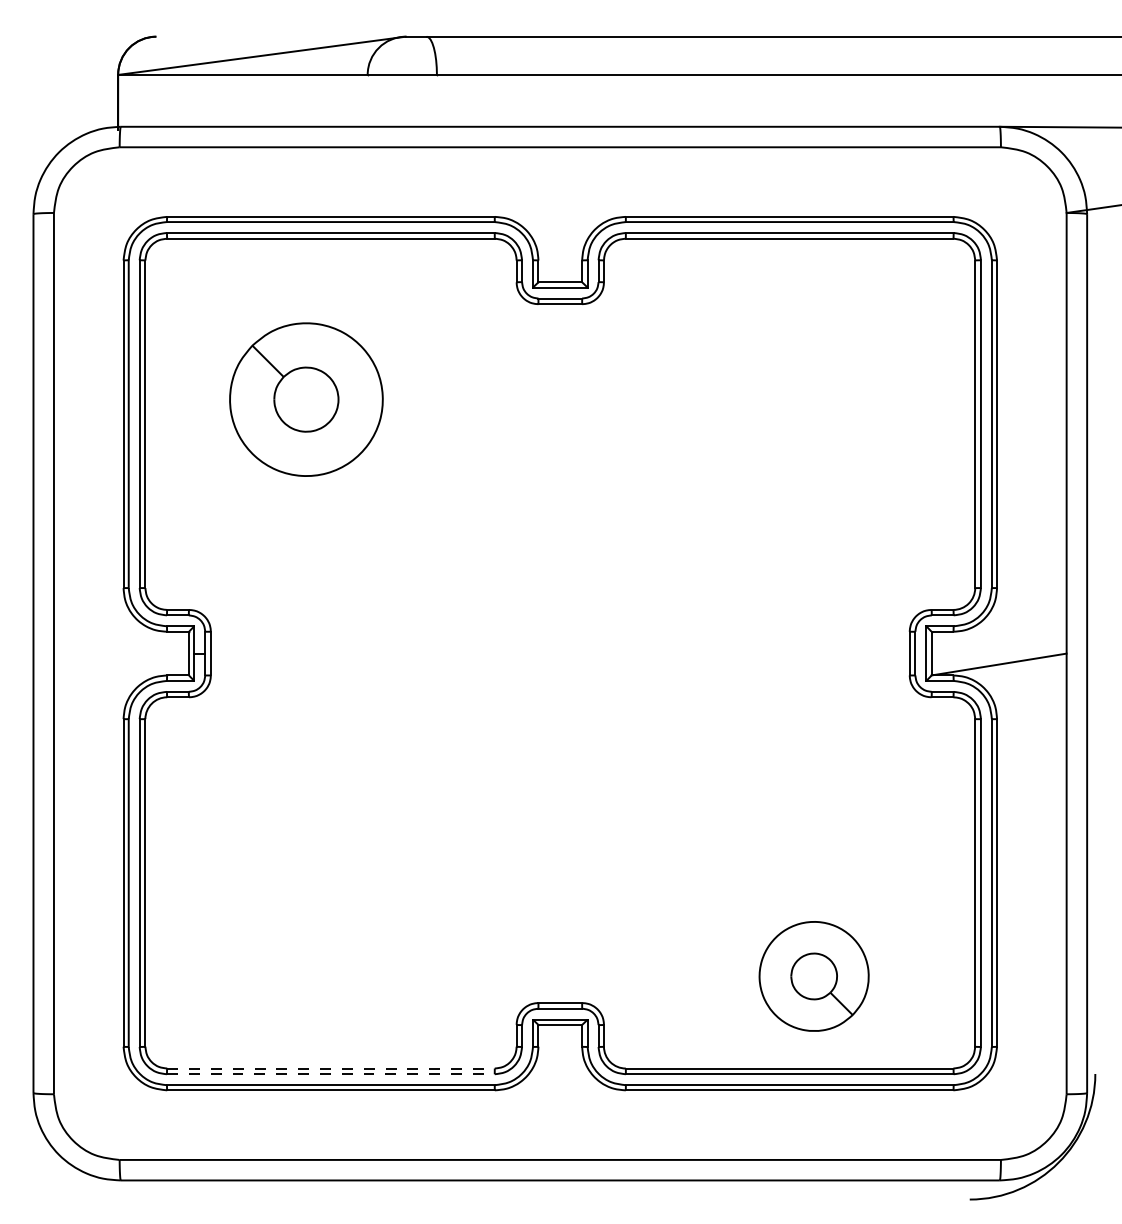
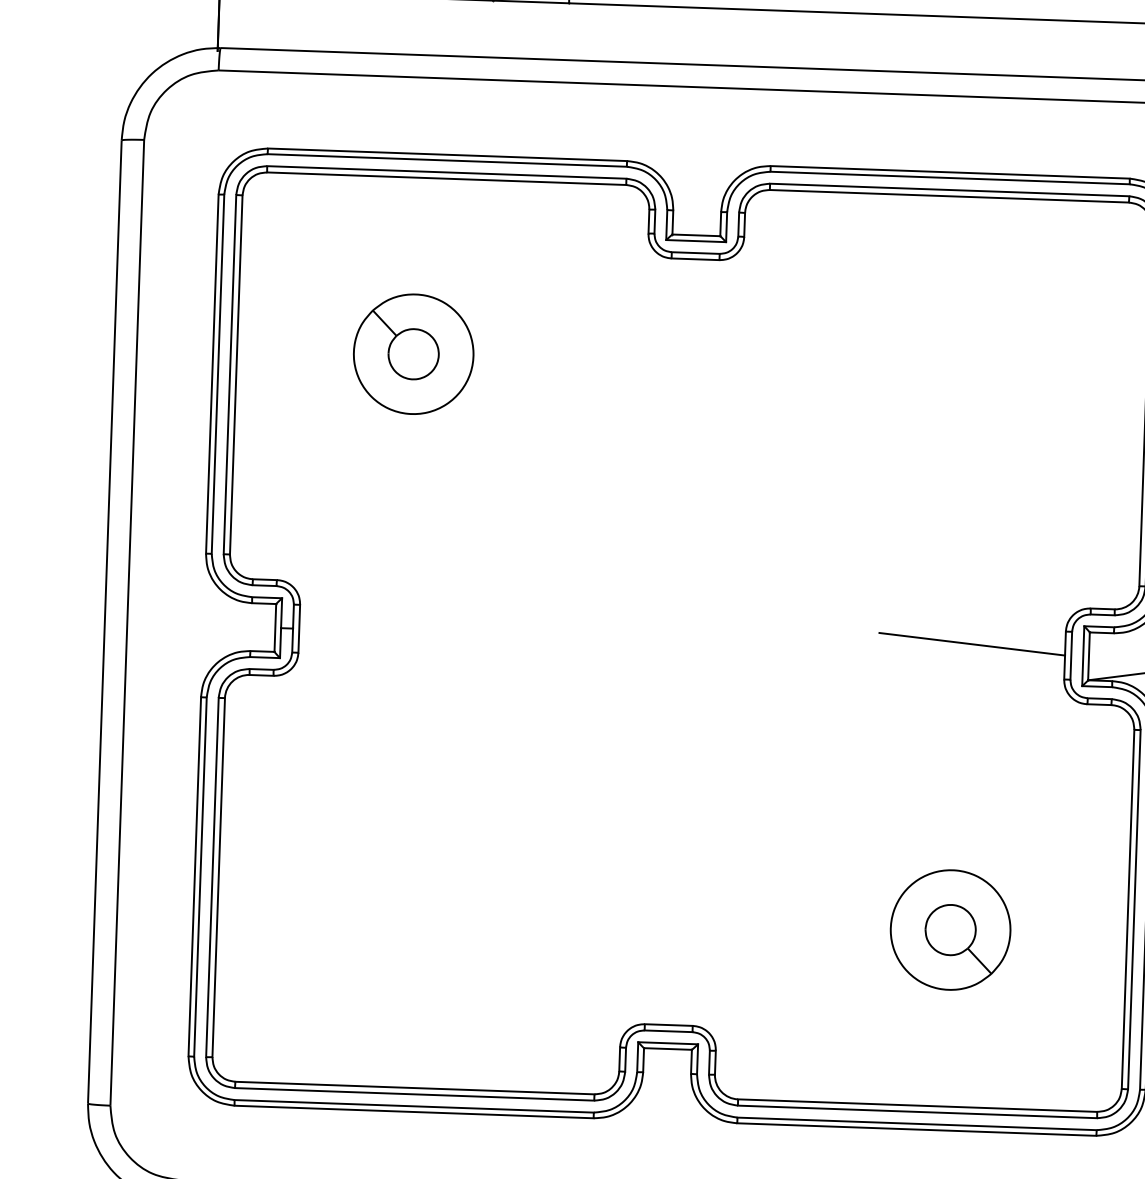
part: (306, 399) -> (413, 353), size x0.71
line: (824, 645) -> (971, 643), added
part: (813, 976) -> (949, 930), moved
line: (331, 1068) -> (415, 1088), dashed -> solid
line: (330, 1074) -> (414, 1094), dashed -> solid

